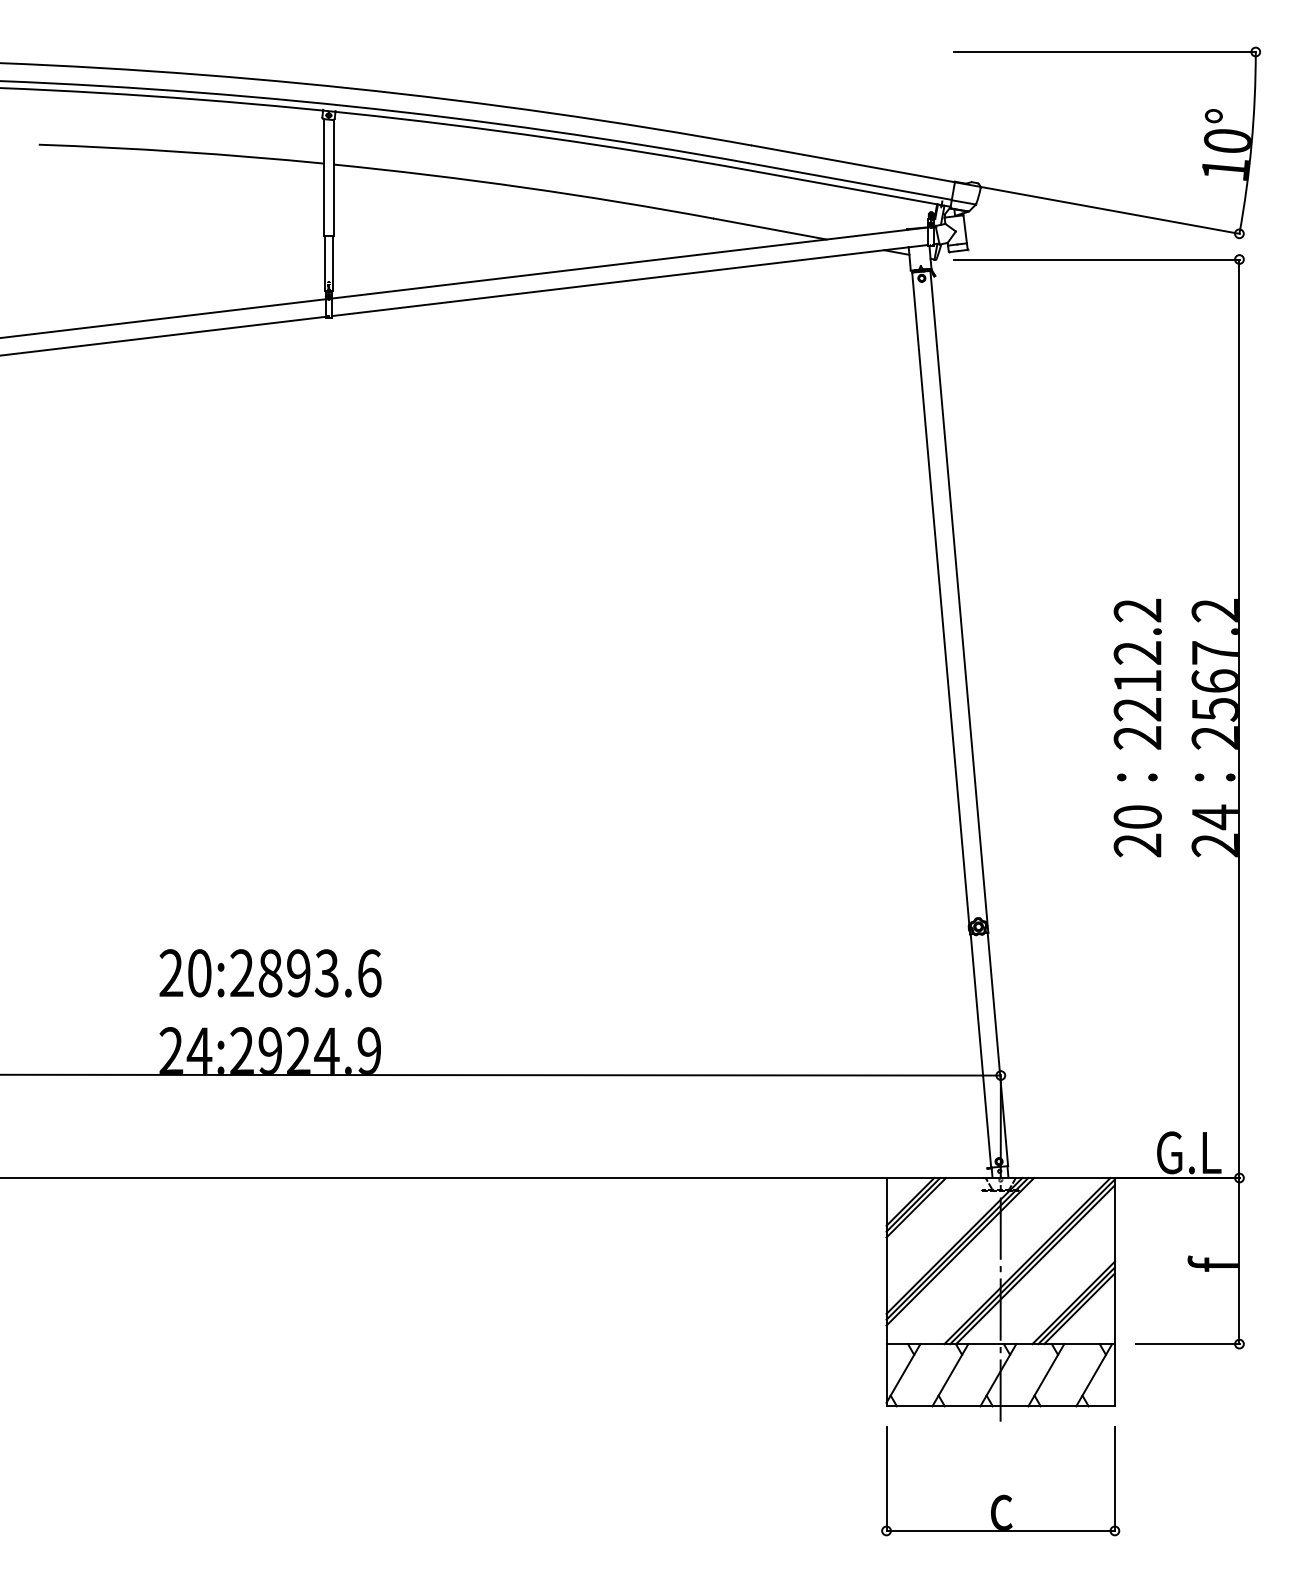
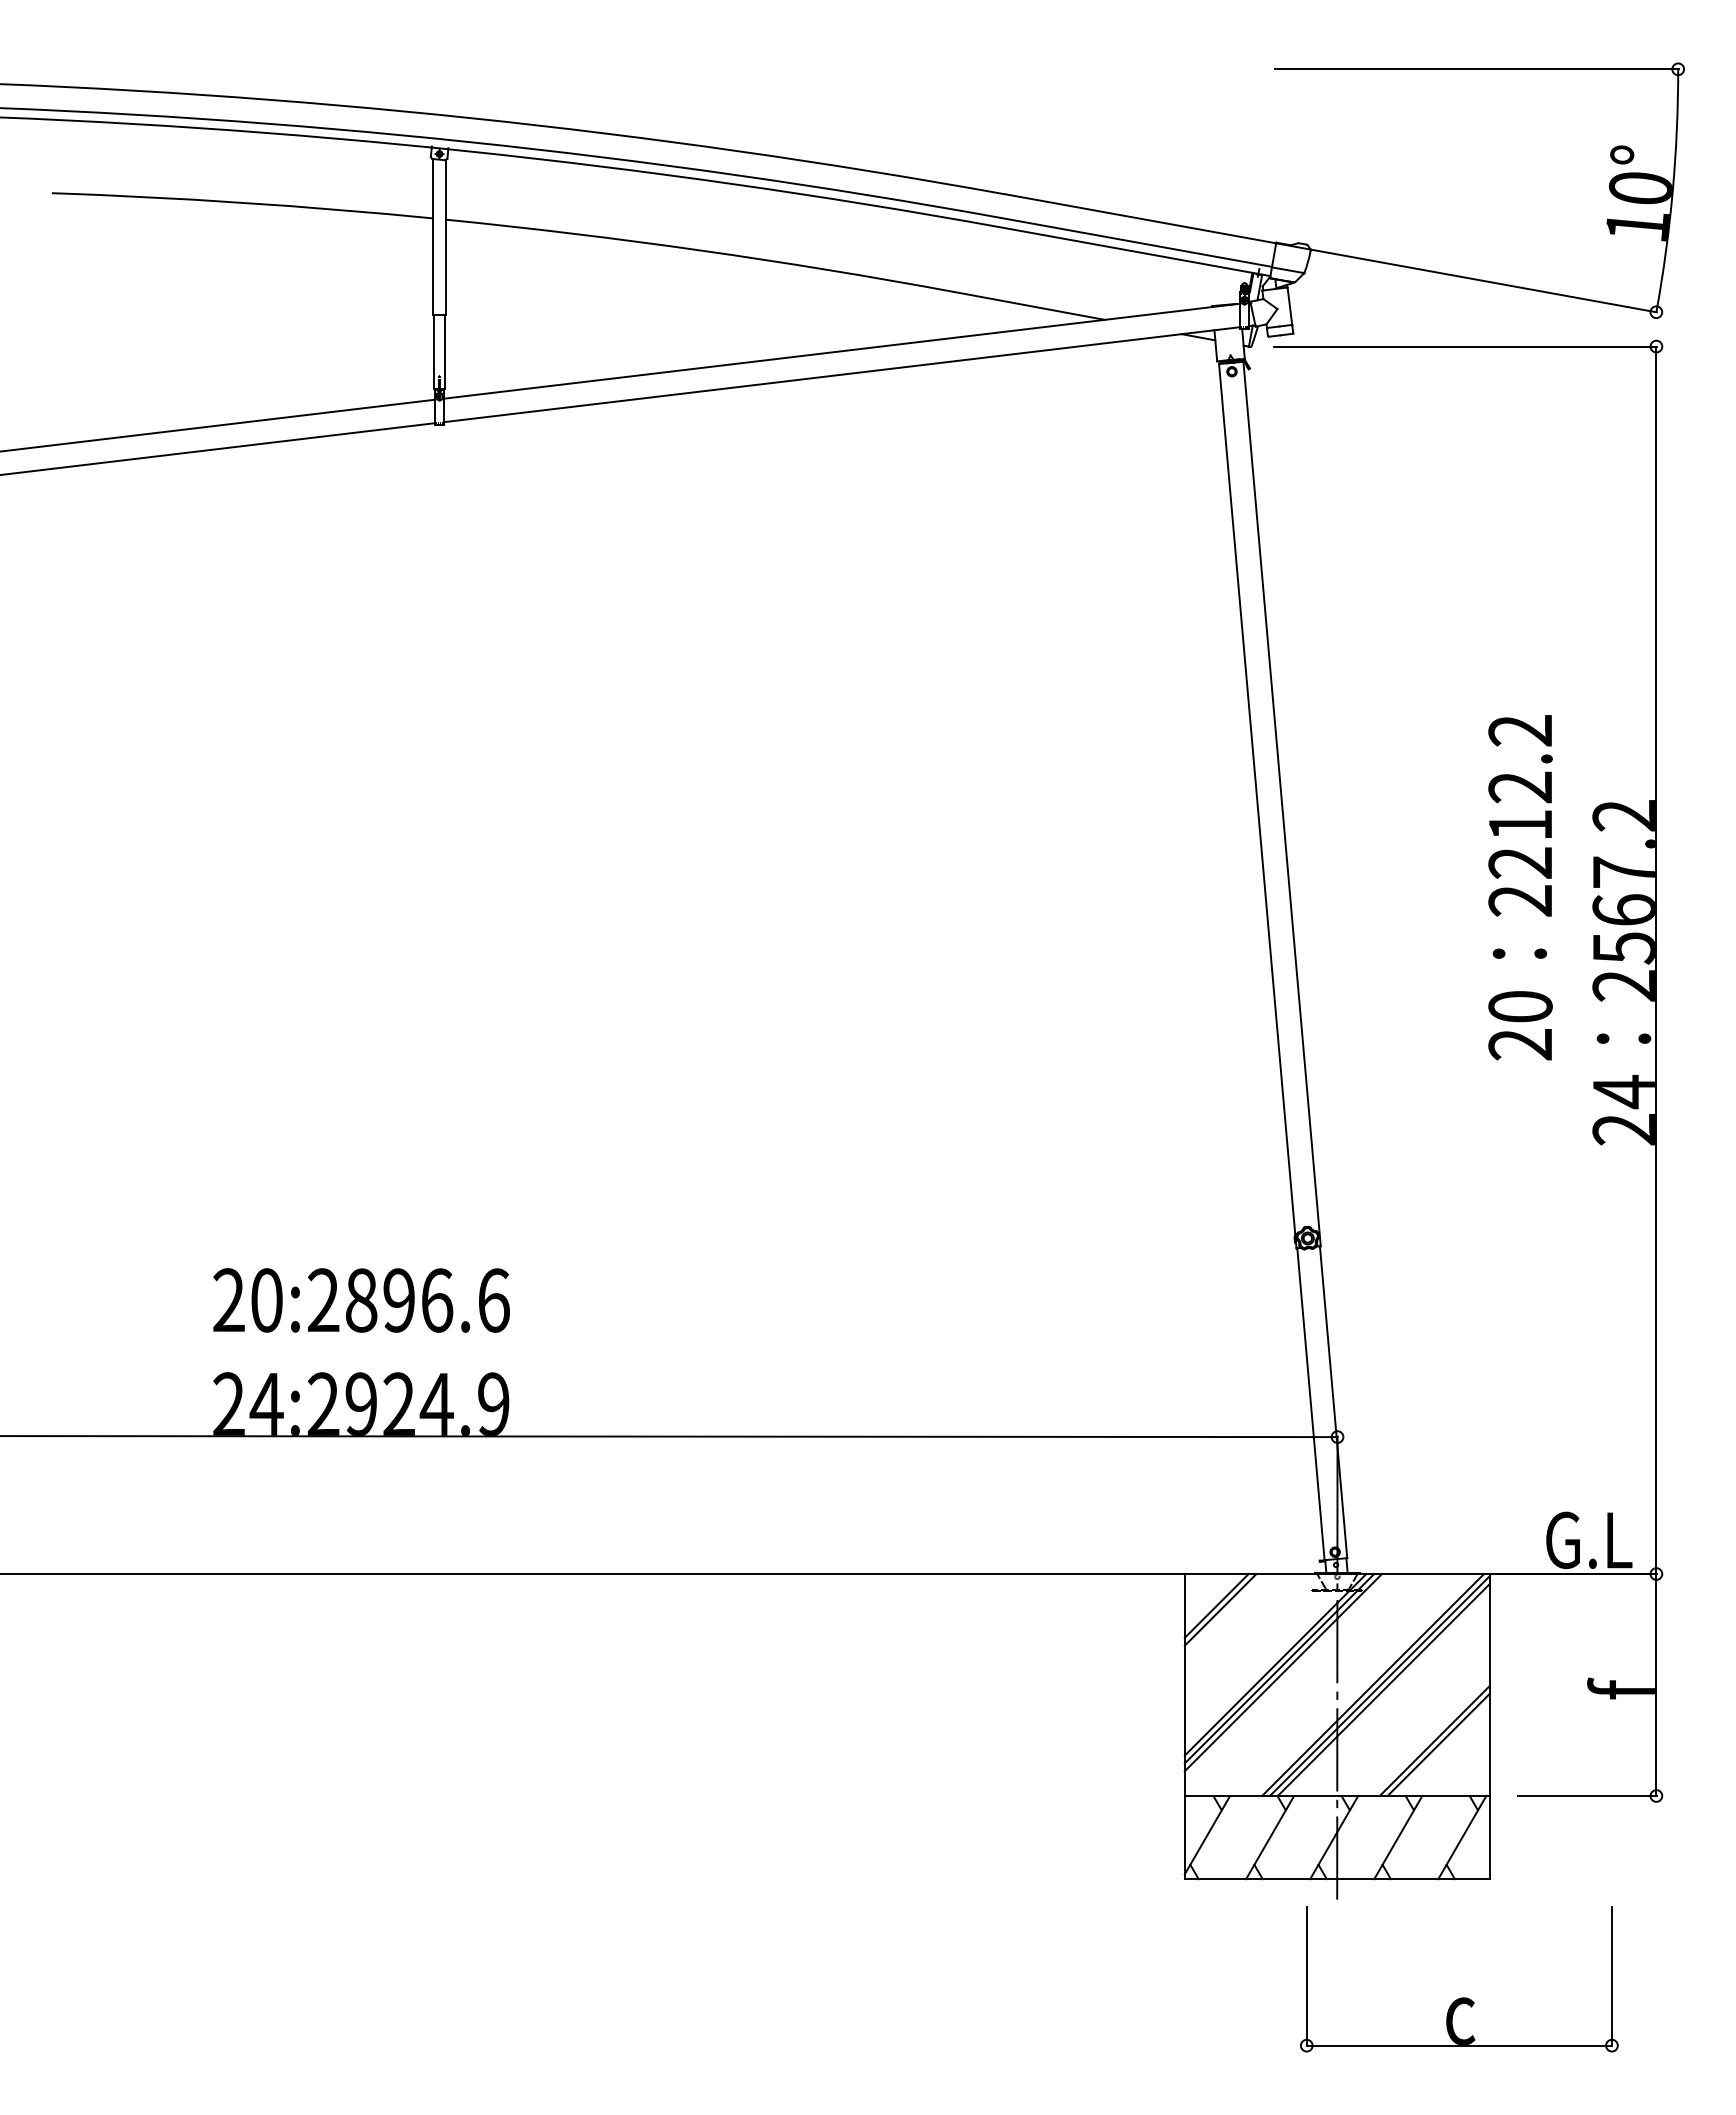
text: (1137, 727) -> (1520, 887), moved
text: (326, 973) -> (436, 1300), 20:2893.6 -> 20:2896.6
line: (916, 1207) -> (1224, 1613), removed
line: (1079, 1308) -> (1442, 1748), removed
part: (1001, 1494) -> (1460, 1997), moved

